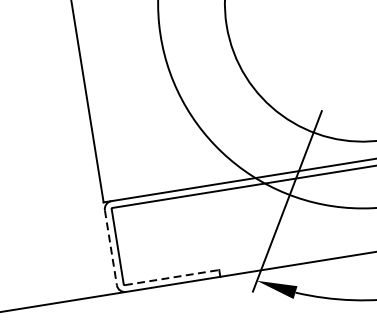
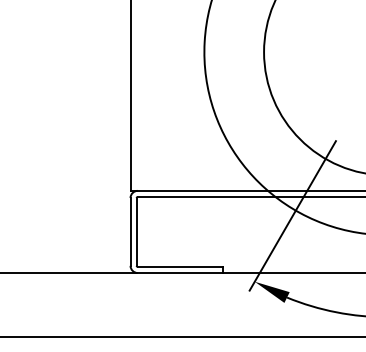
line: (110, 247) -> (130, 231), dashed -> solid
line: (172, 277) -> (180, 266), dashed -> solid

